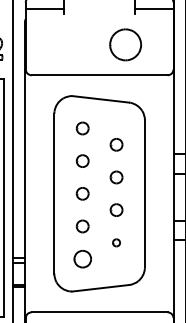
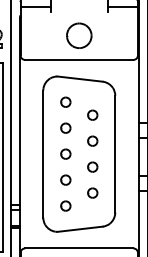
part: (125, 44) -> (79, 35), moved
part: (116, 242) -> (92, 192), size x1.67
part: (82, 258) -> (65, 205), size x0.71

